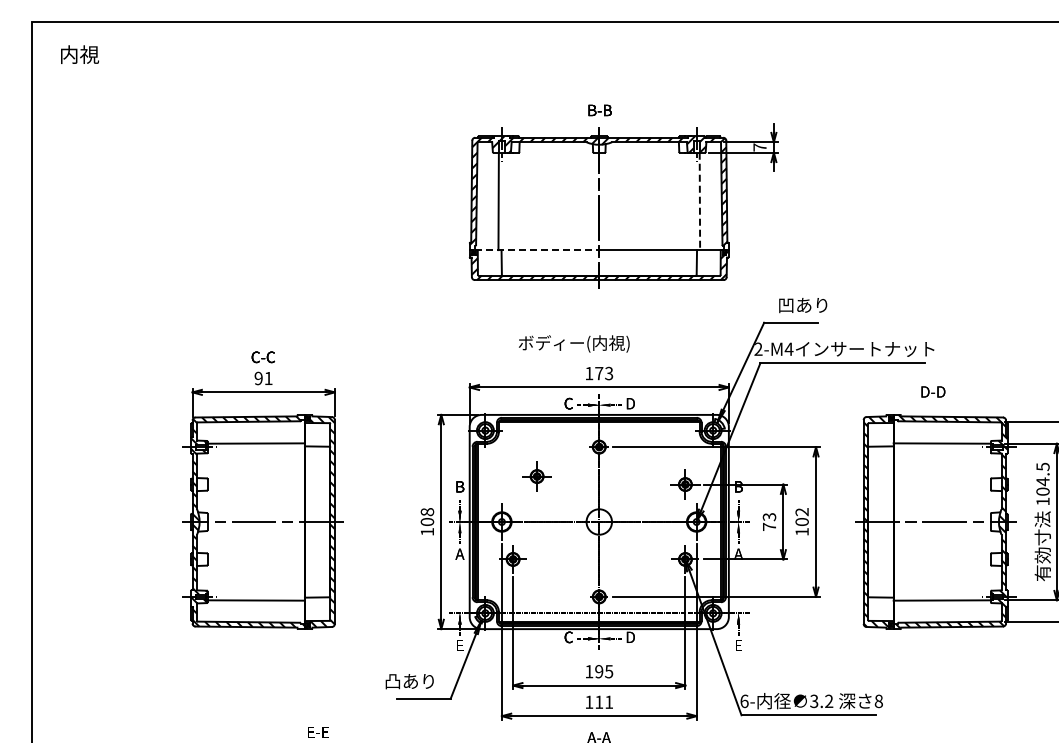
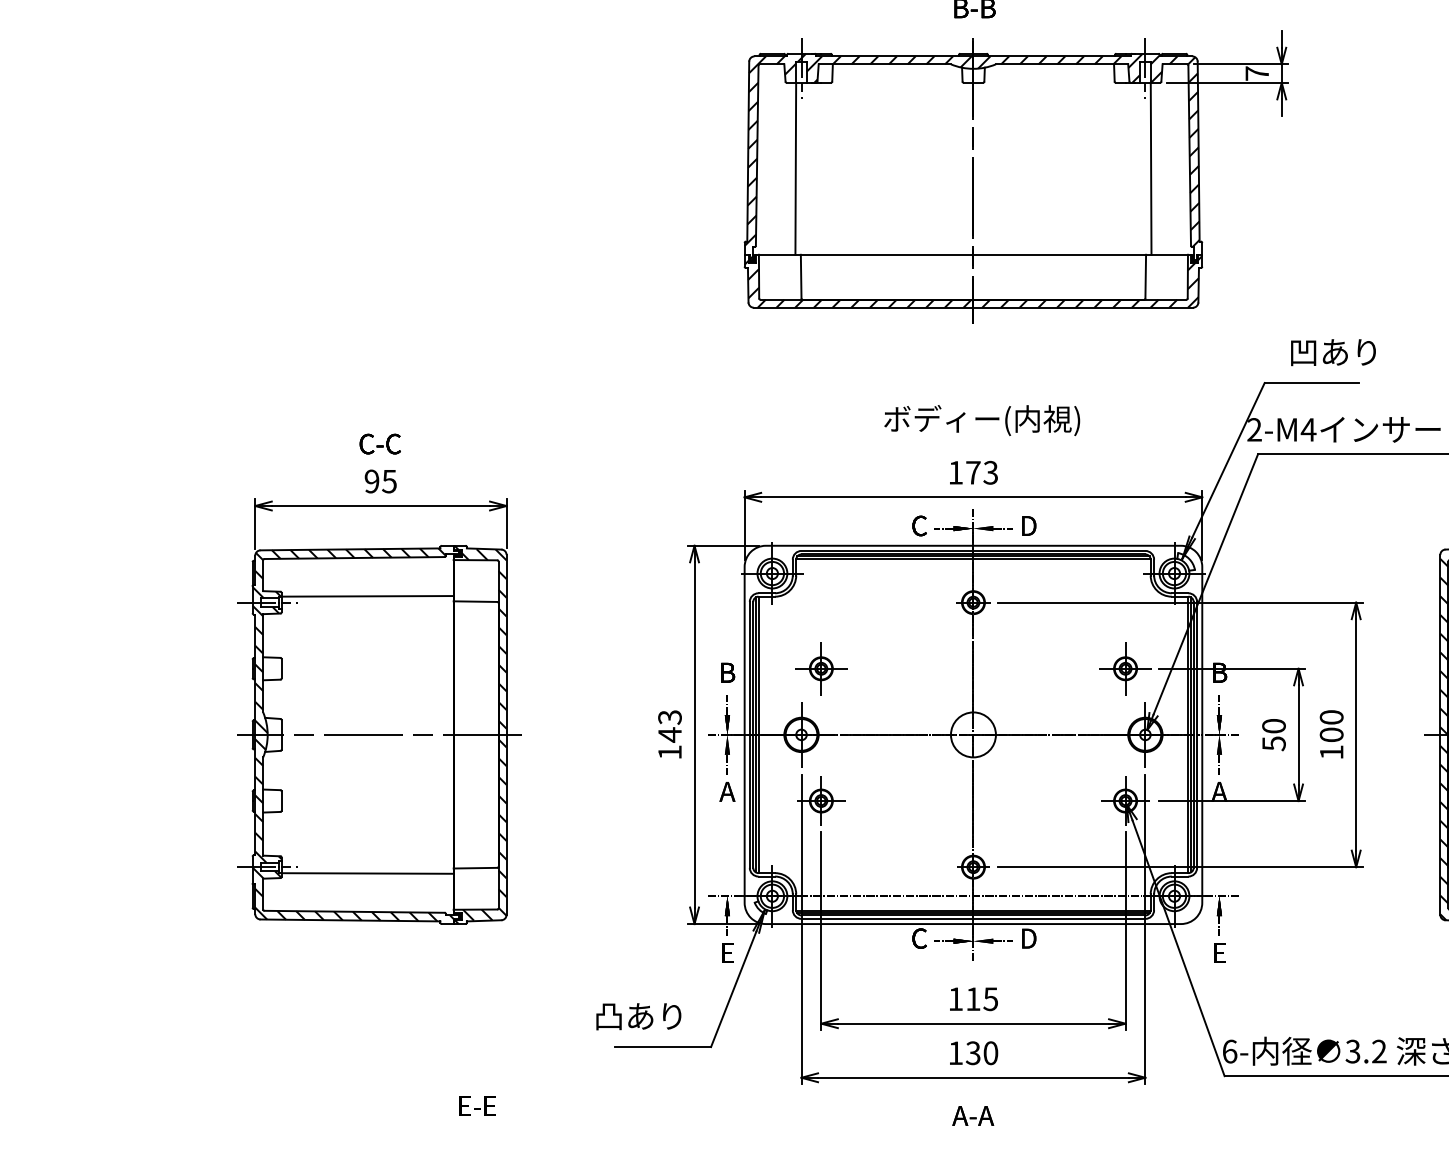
line: (699, 201) -> (1150, 168), dashed -> solid
line: (537, 250) -> (864, 255), dashed -> solid
text: (574, 343) -> (982, 419), moved
text: (268, 378) -> (389, 481), 91 -> 95
part: (536, 476) -> (820, 668), moved
text: (801, 512) -> (1330, 718), 102 -> 100
text: (427, 517) -> (670, 726), 108 -> 143
text: (769, 522) -> (1274, 735), 73 -> 50
text: (599, 671) -> (973, 998), 195 -> 115
text: (604, 701) -> (982, 1051), 111 -> 130

